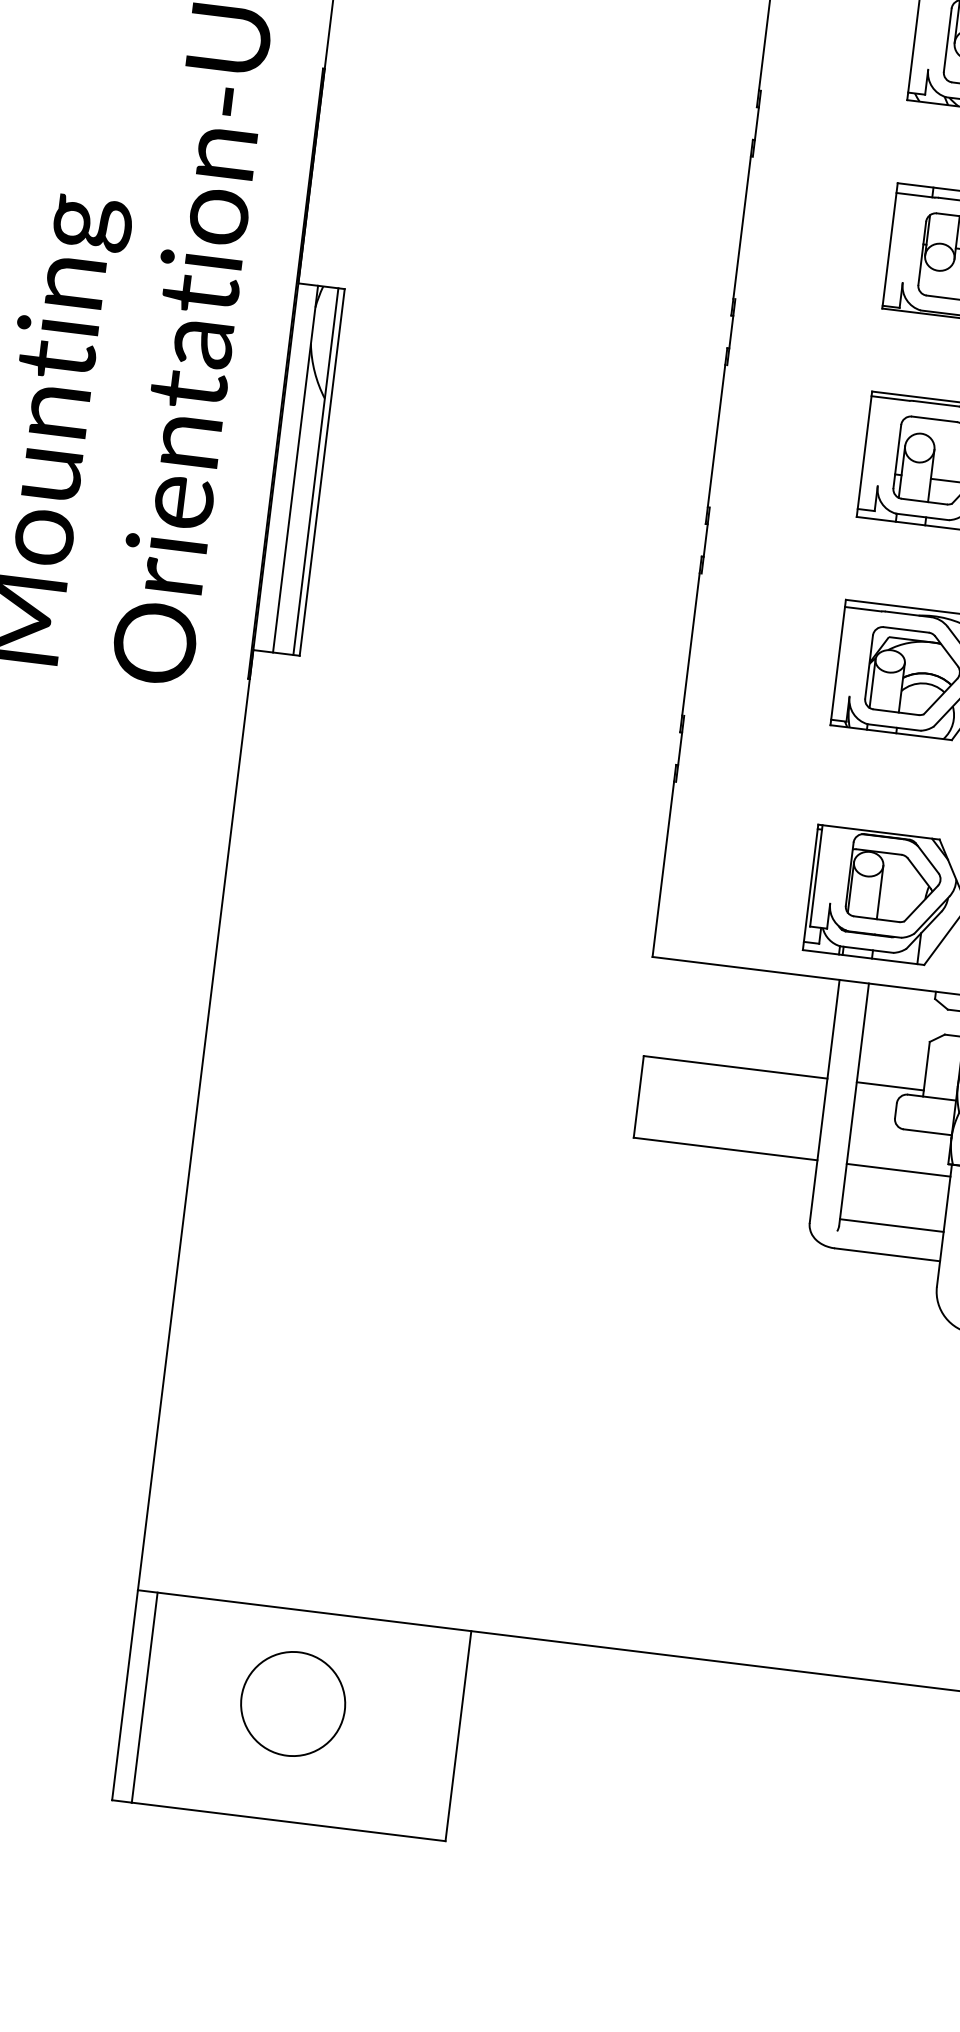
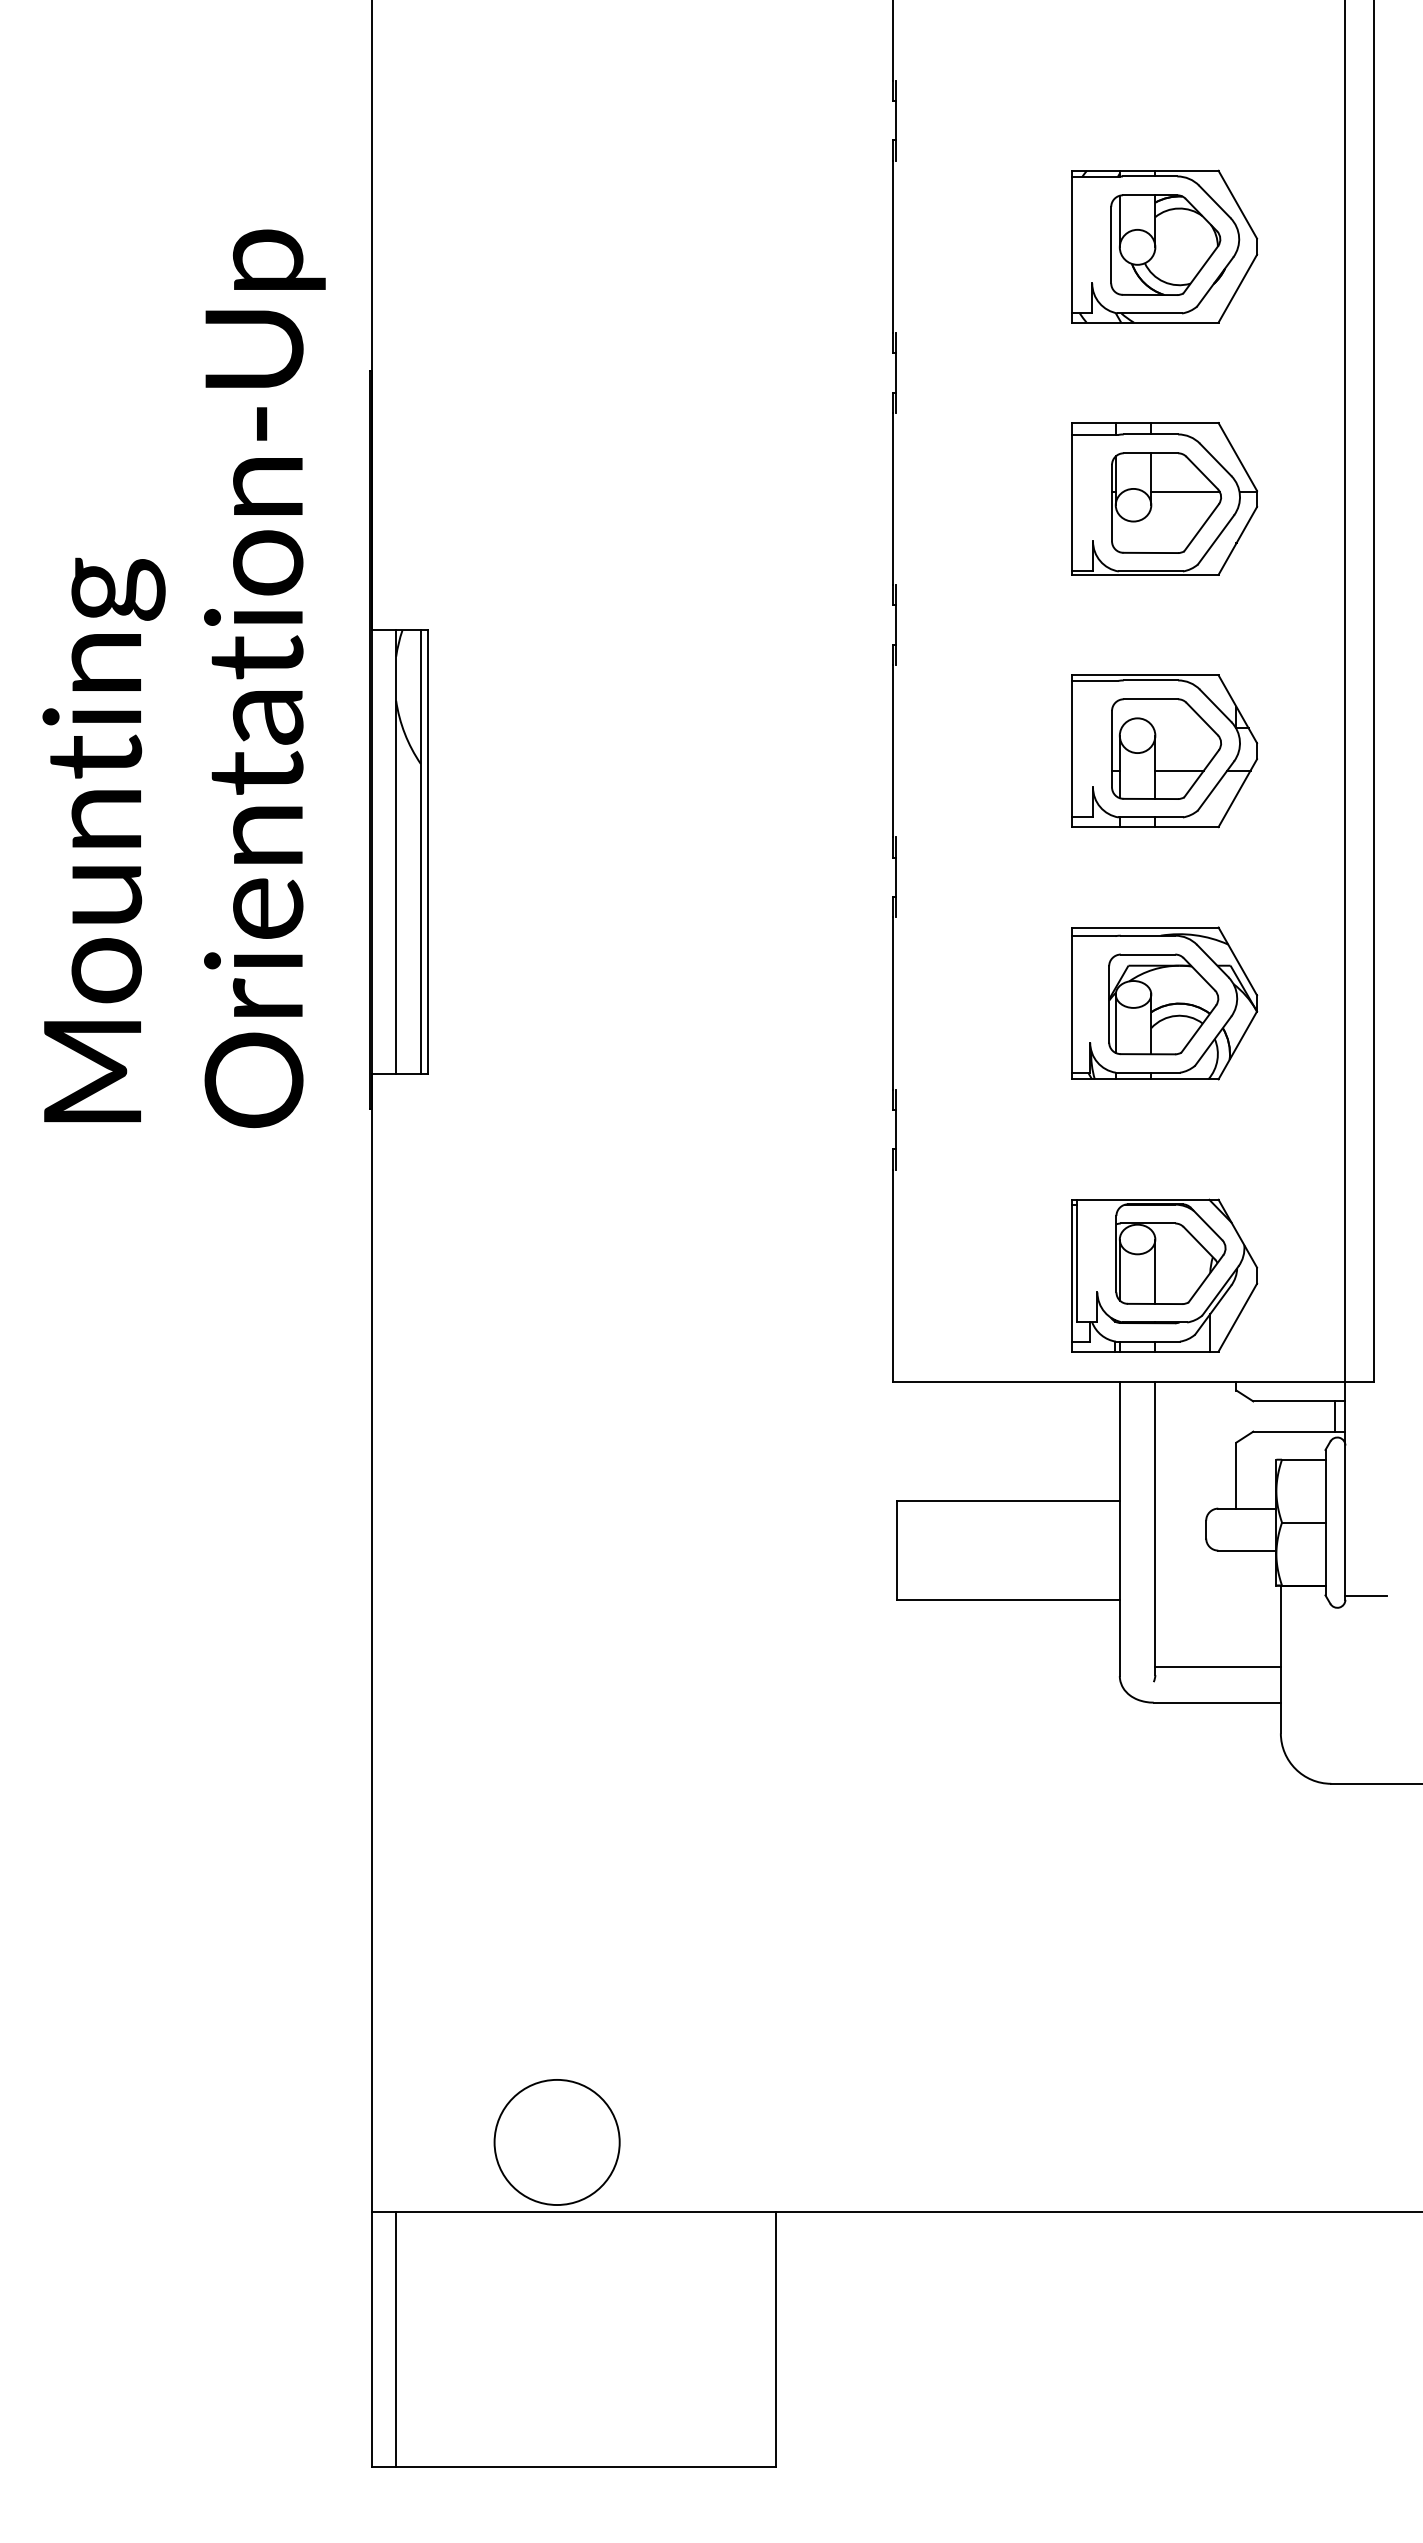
line: (889, 1086) -> (1195, 1501), removed
line: (898, 1170) -> (1217, 1600), removed
circle: (292, 1704) -> (556, 2142), moved

